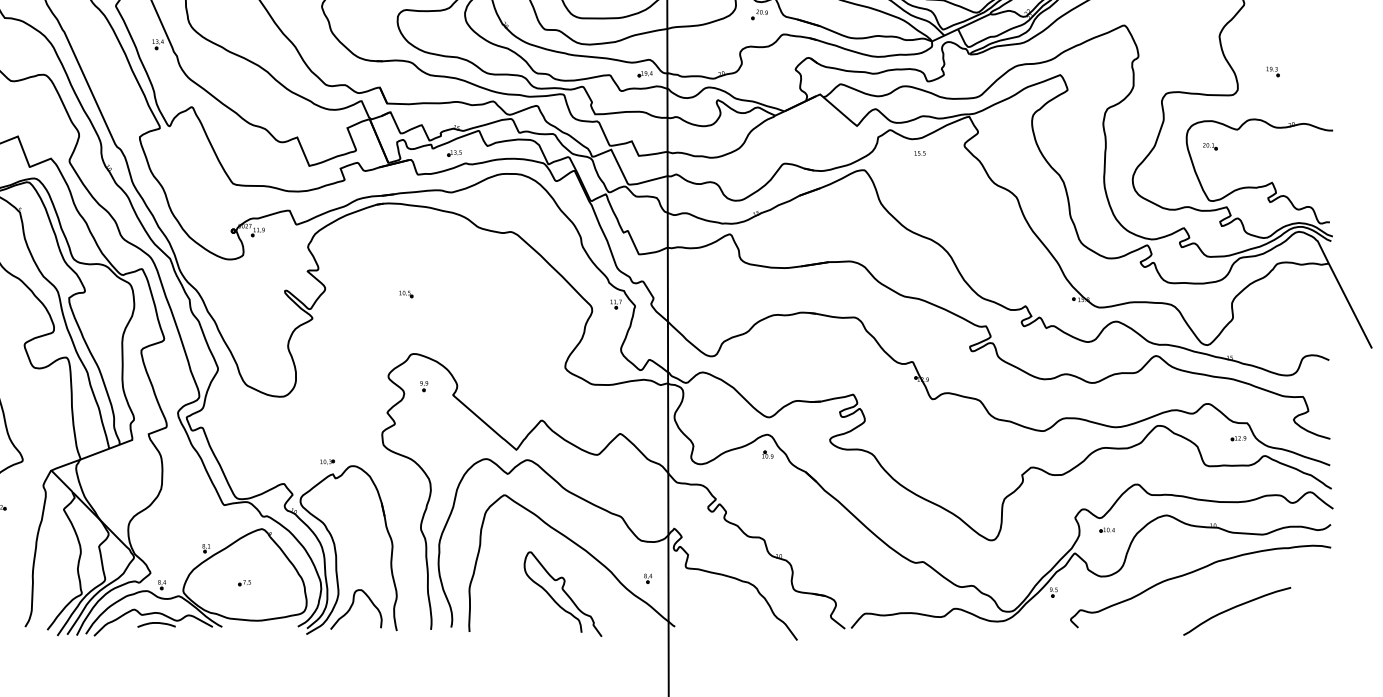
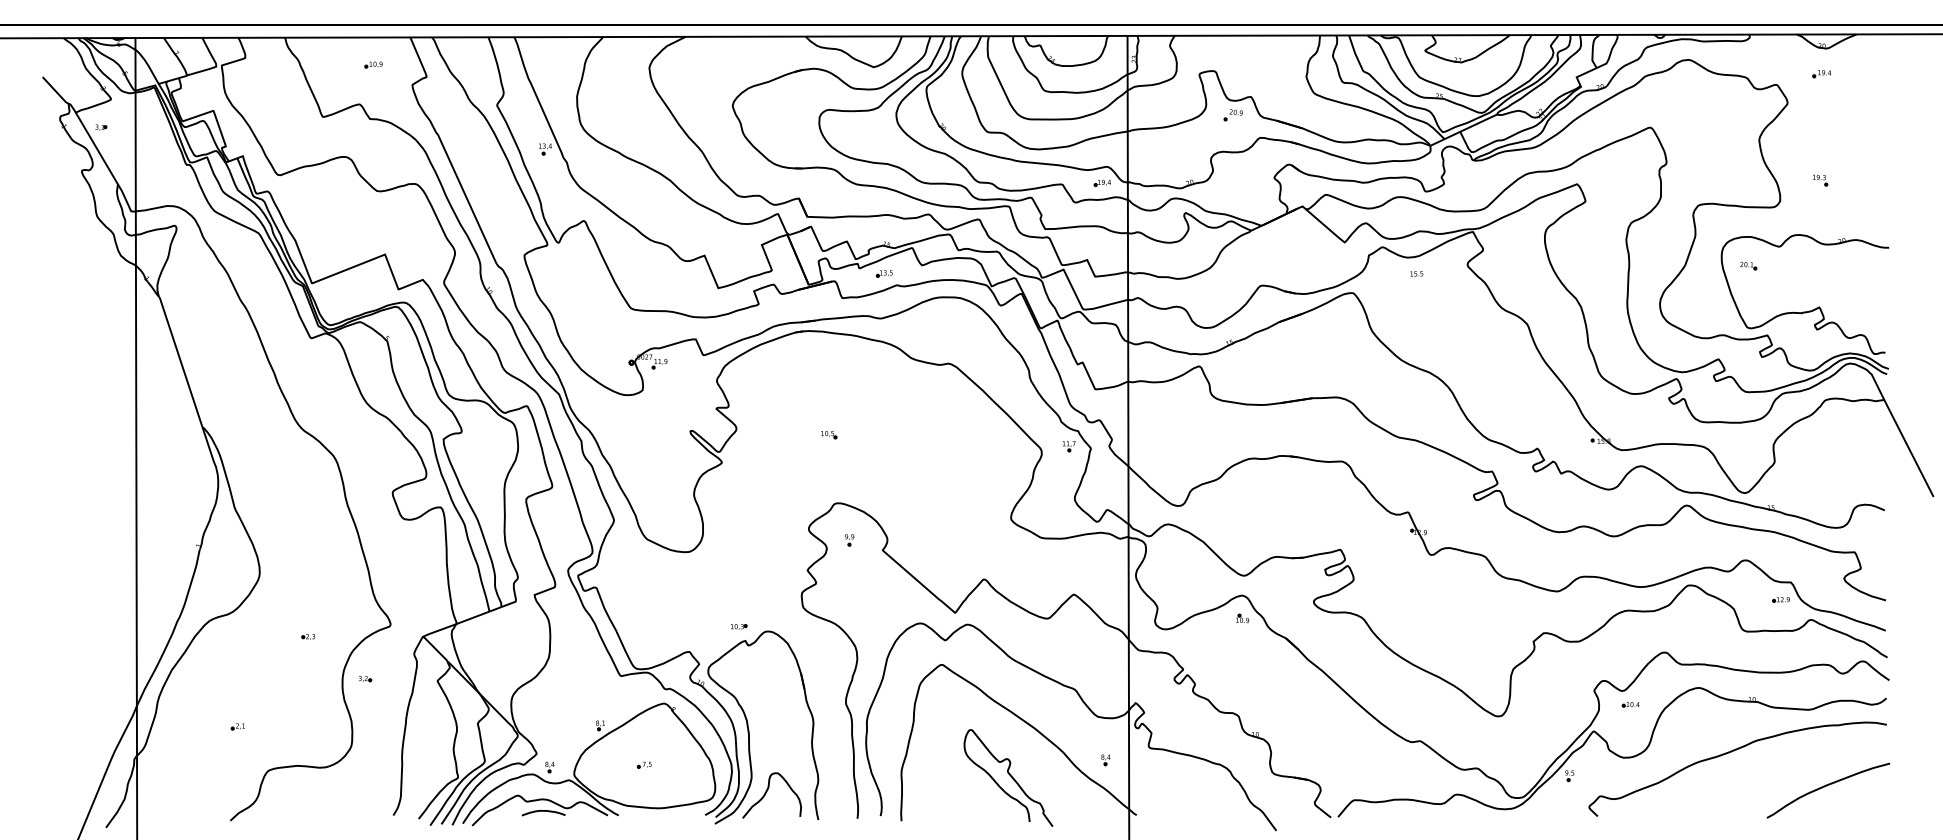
curve: (1236, 607) -> (1827, 786), moved

